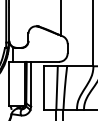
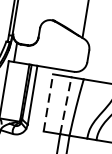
line: (43, 88) -> (47, 103), solid -> dashed
line: (57, 88) -> (66, 106), solid -> dashed

